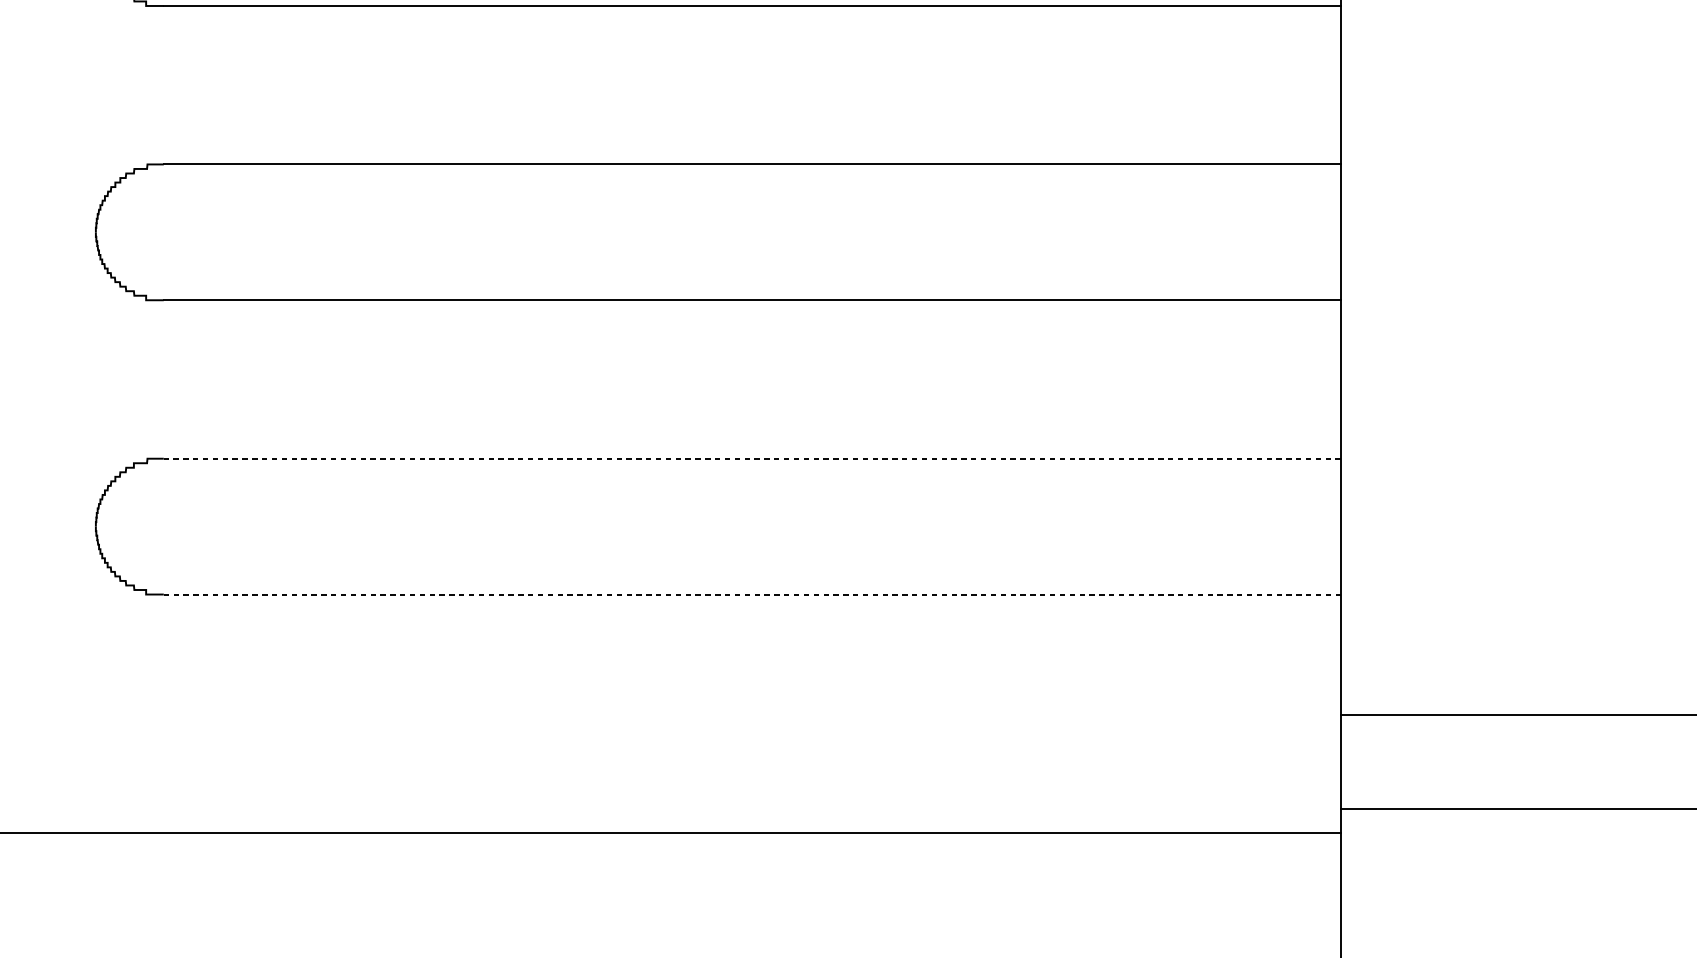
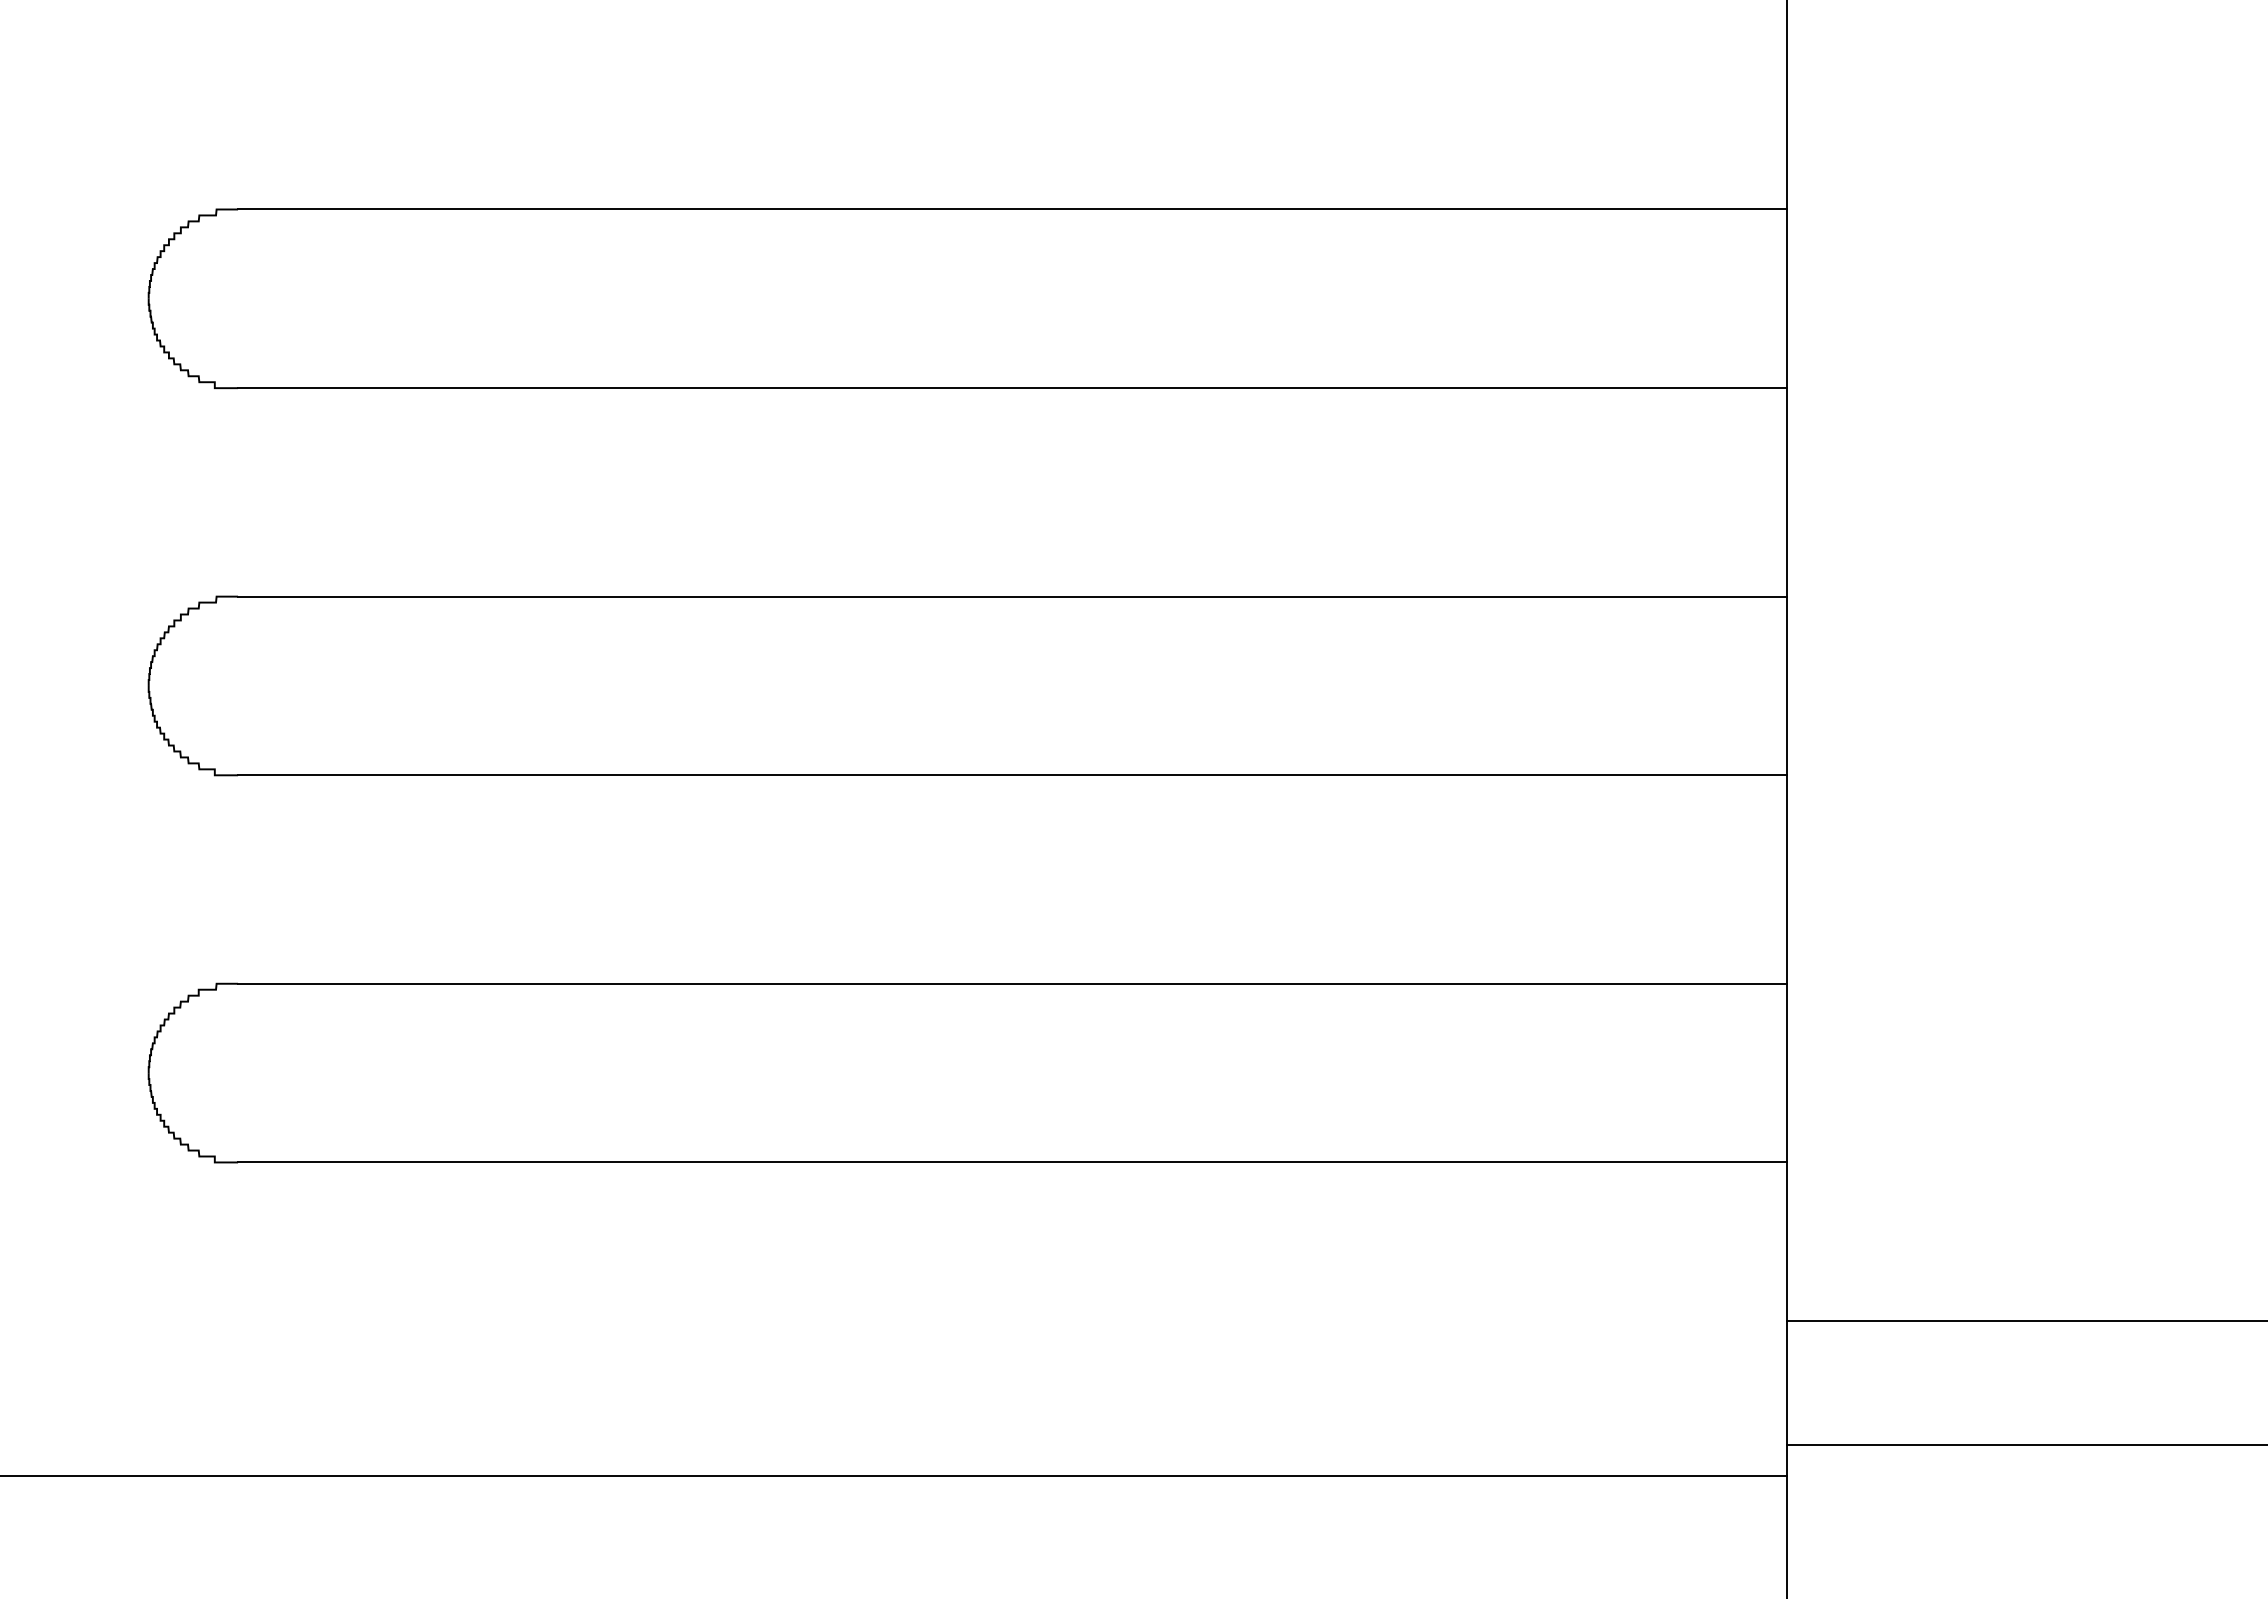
line: (751, 458) -> (1011, 983), dashed -> solid
line: (752, 594) -> (1012, 1162), dashed -> solid

